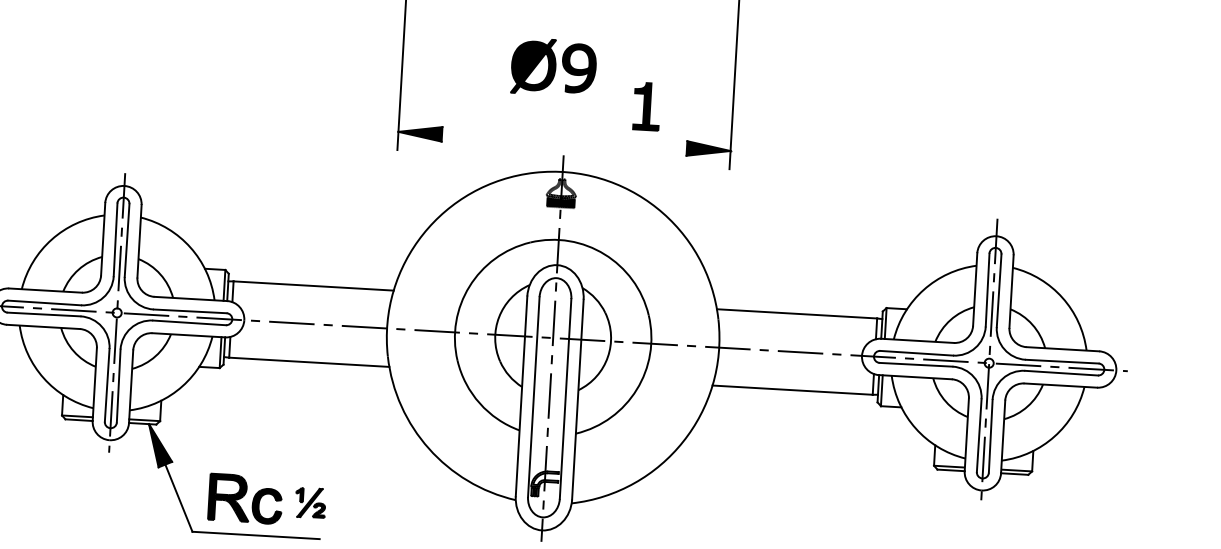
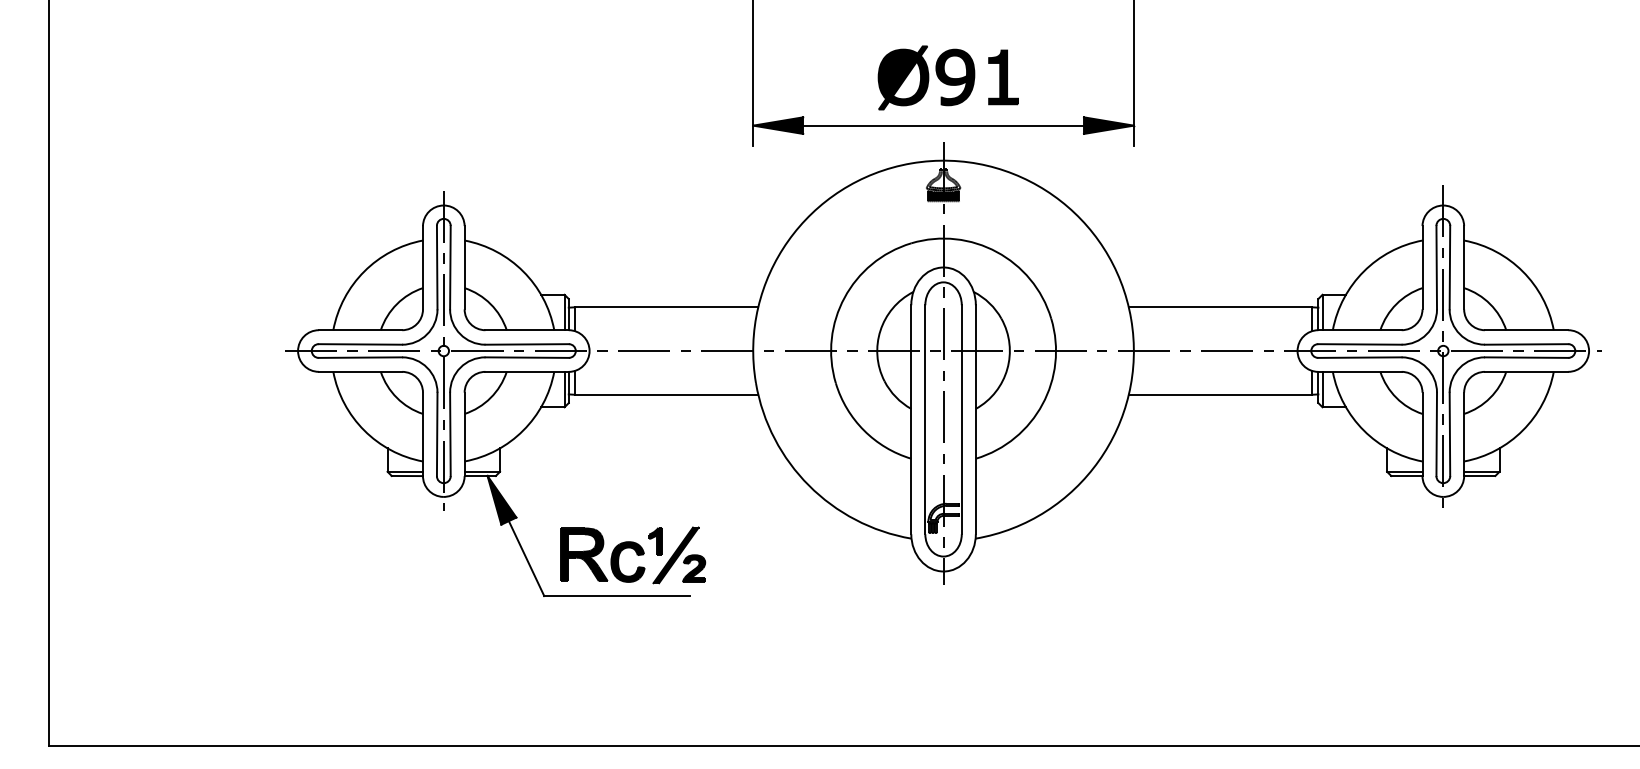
part: (553, 67) -> (926, 77), moved
part: (646, 106) -> (1003, 77), moved
line: (564, 141) -> (943, 125), added
part: (310, 503) -> (677, 555), size x1.67

